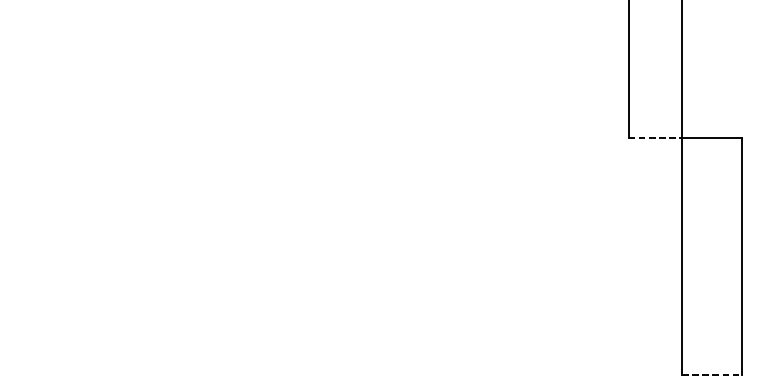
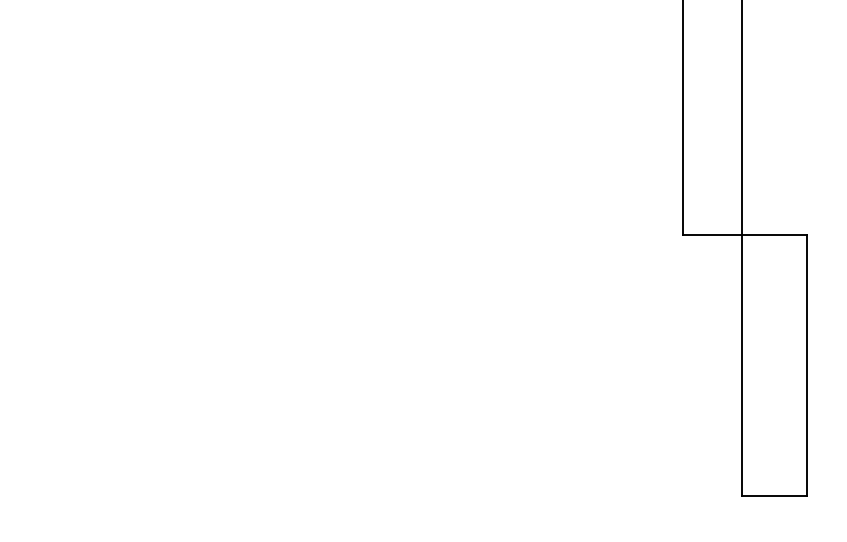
line: (655, 138) -> (712, 235), dashed -> solid
line: (712, 375) -> (774, 496), dashed -> solid

